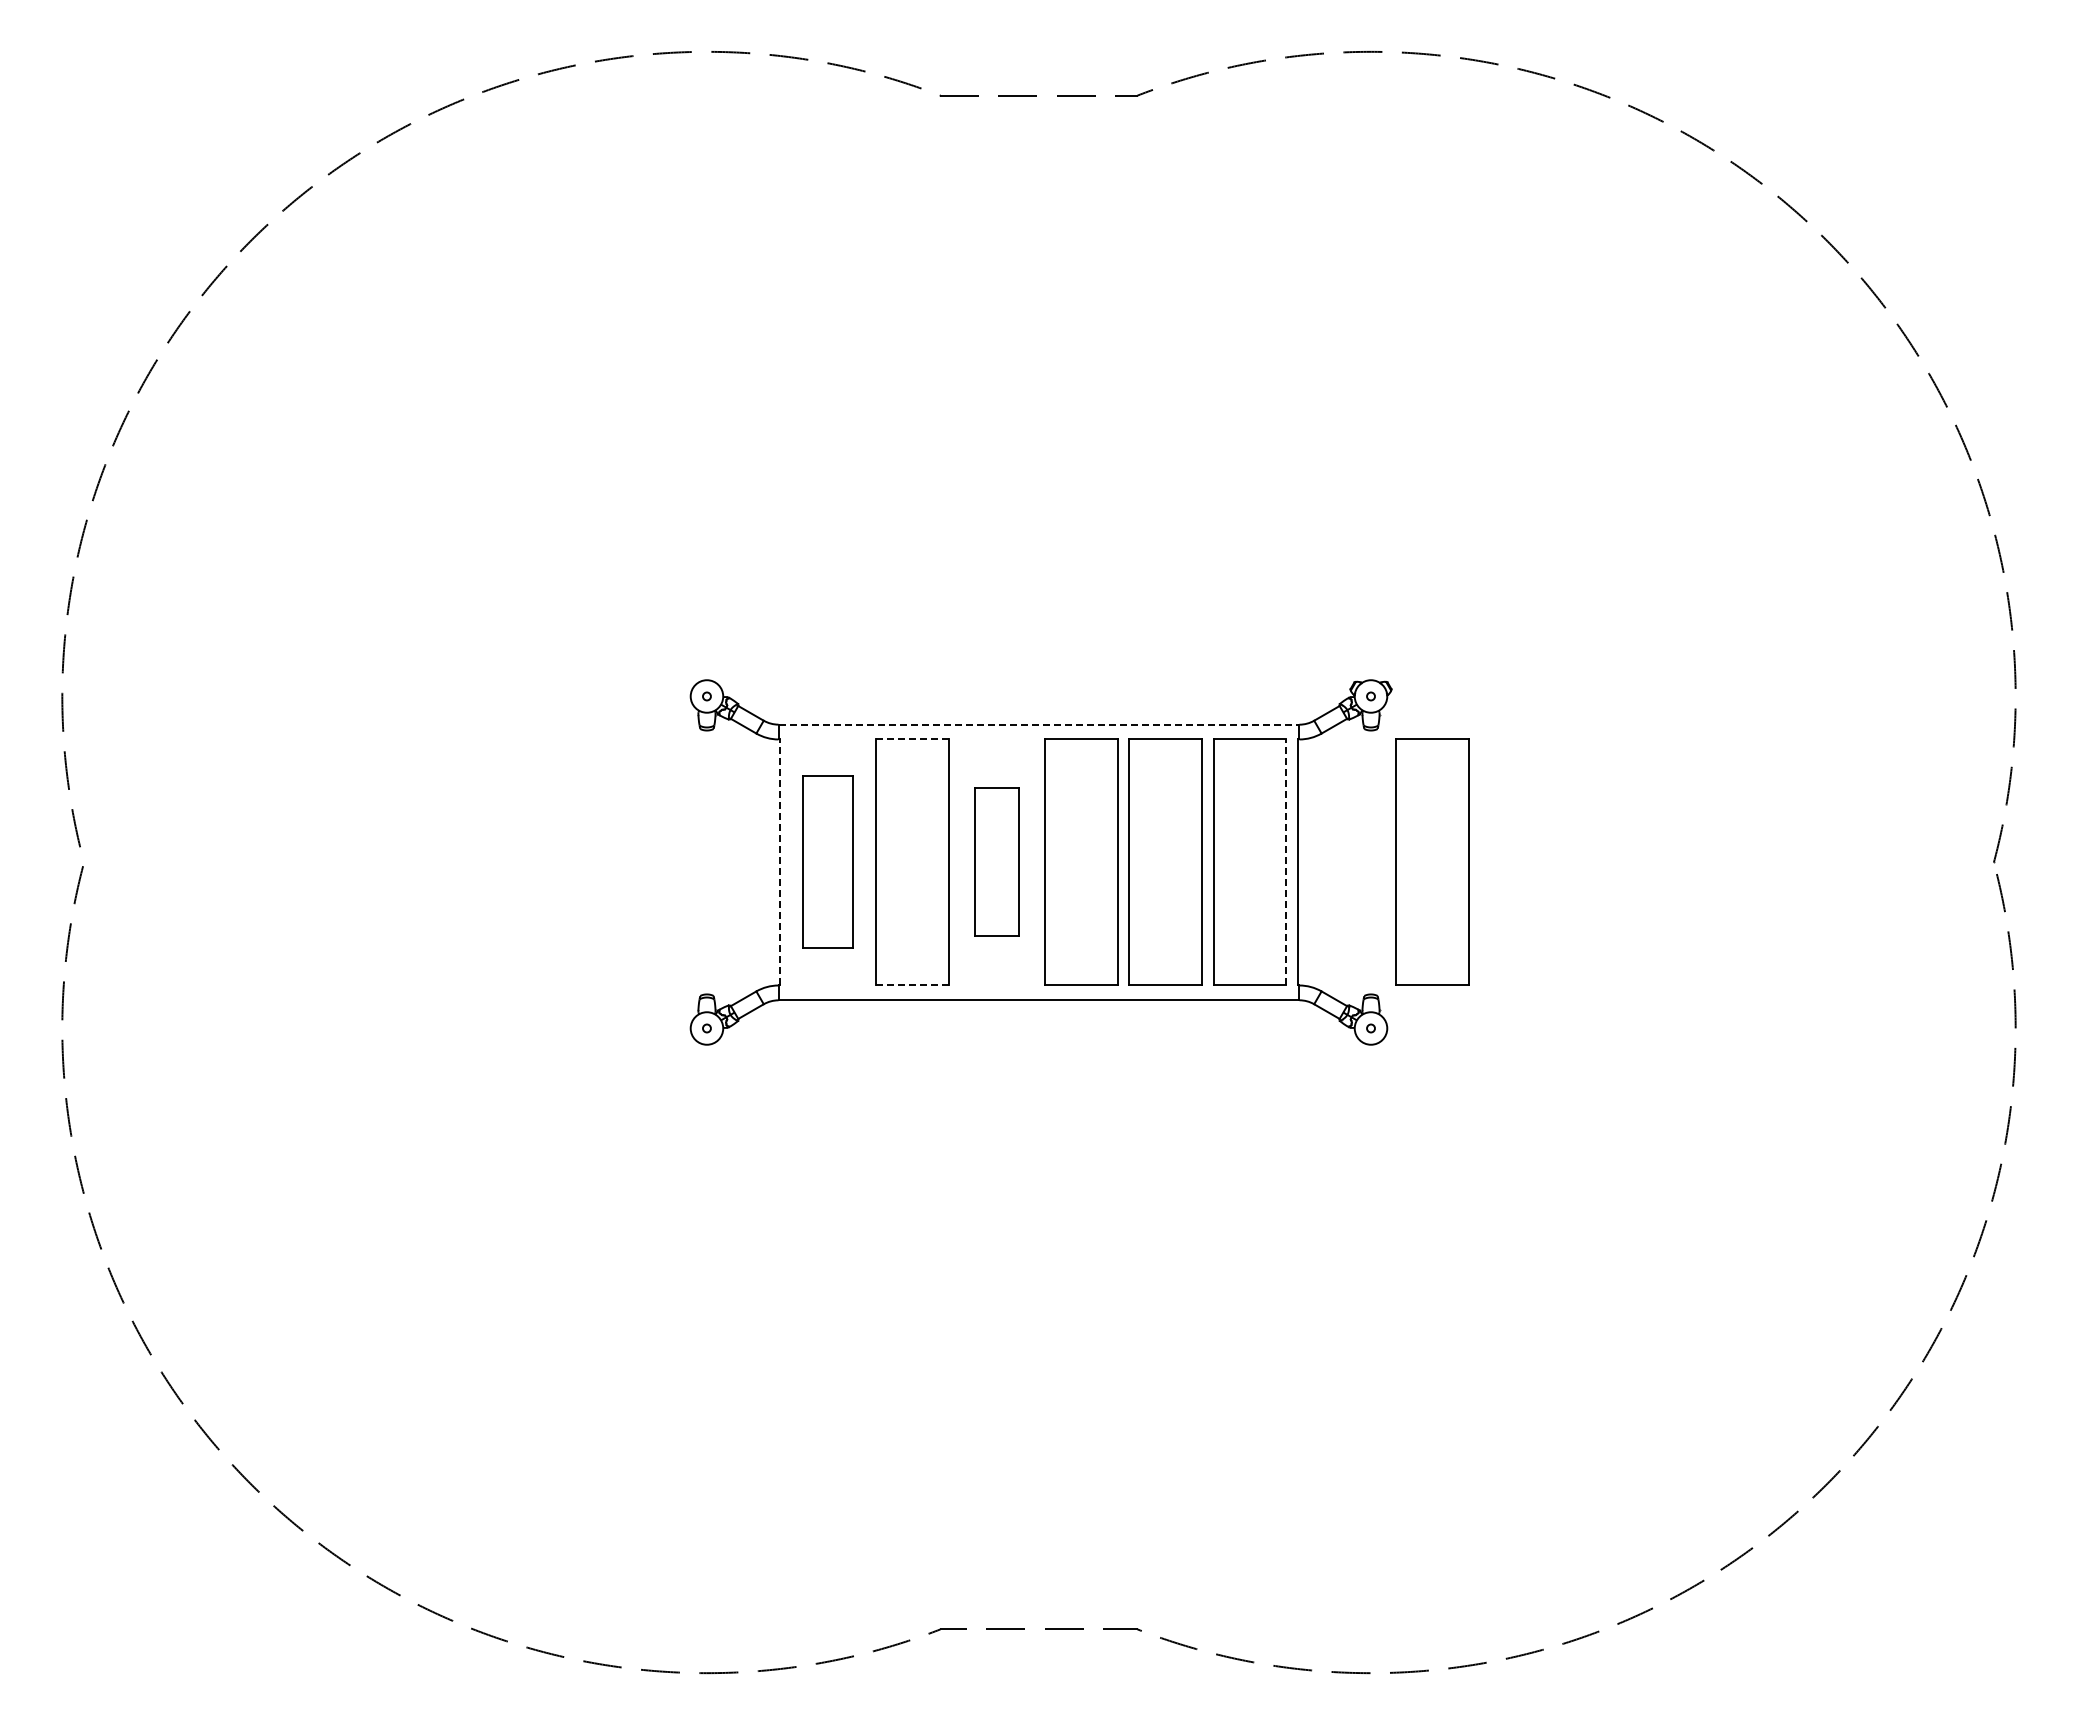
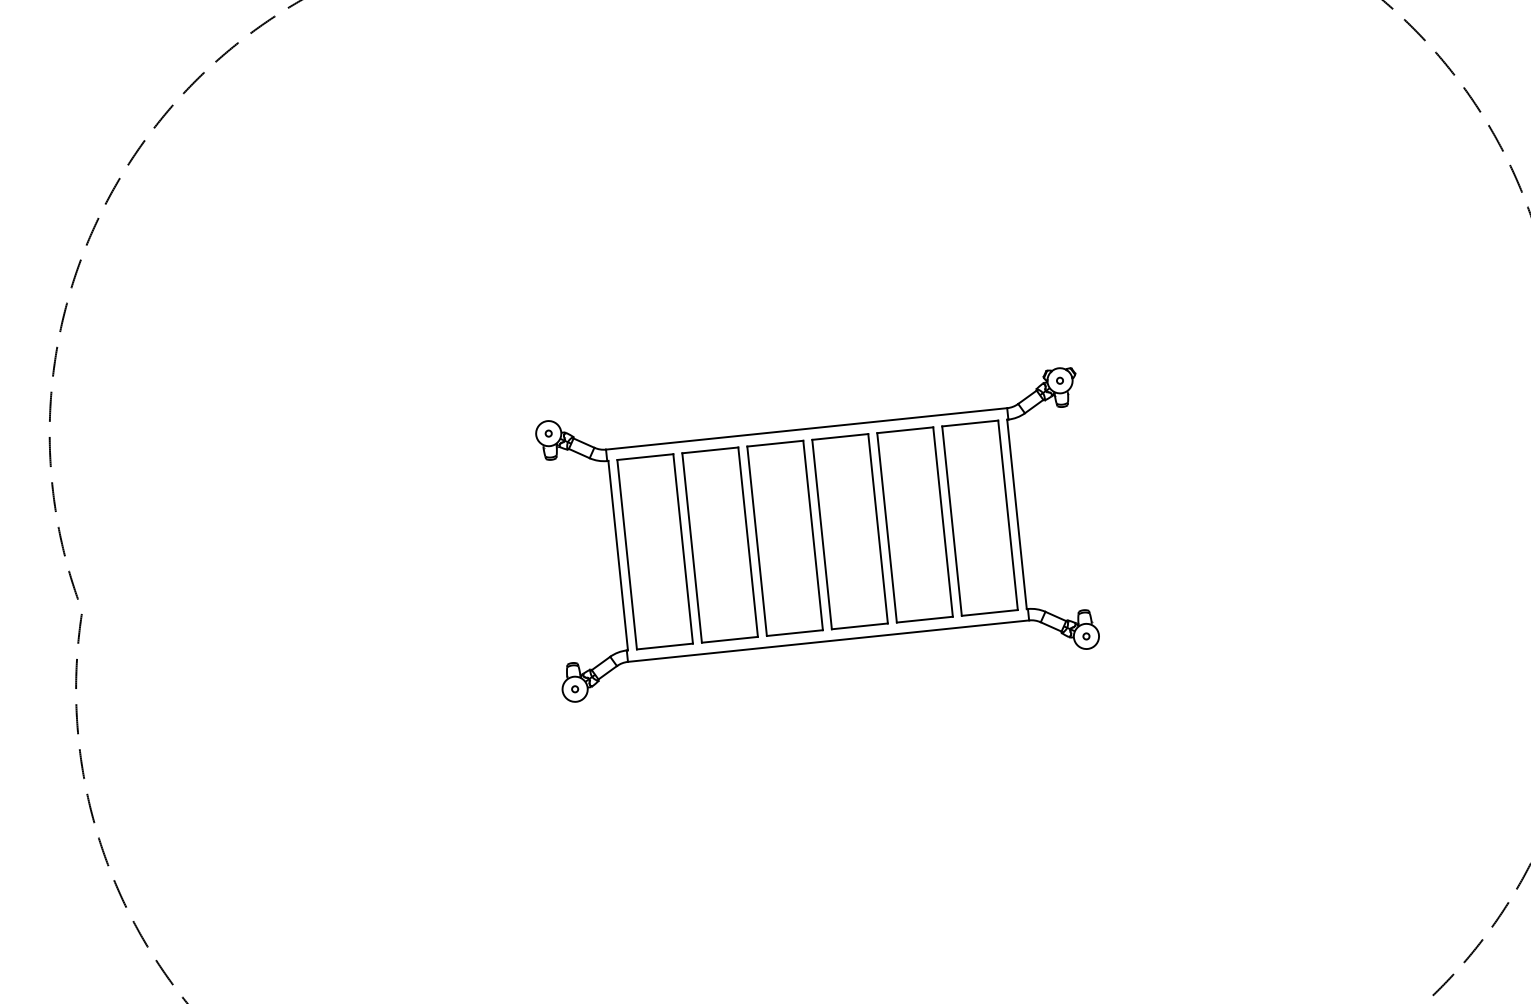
line: (1039, 724) -> (807, 428), dashed -> solid
line: (912, 739) -> (710, 450), dashed -> solid
line: (780, 861) -> (618, 554), dashed -> solid
part: (827, 861) -> (654, 551), size x1.43
part: (996, 861) -> (784, 537), size x1.67
line: (1286, 861) -> (1008, 514), dashed -> solid
part: (1432, 861) -> (1120, 502), removed
line: (912, 985) -> (729, 639), dashed -> solid

